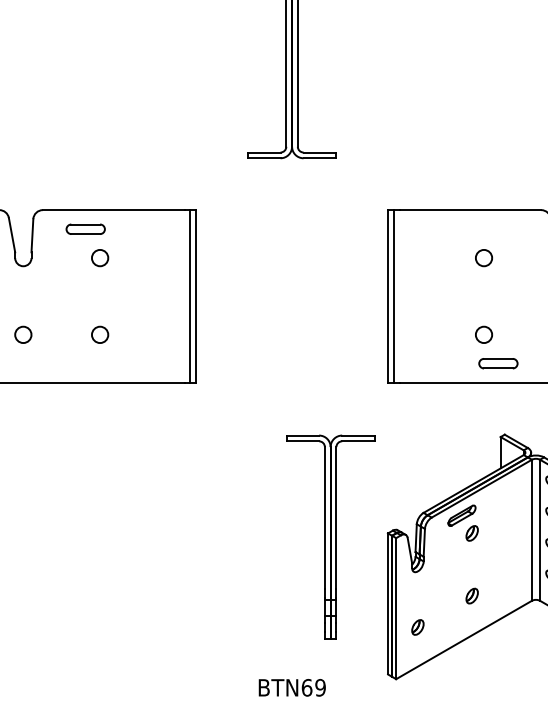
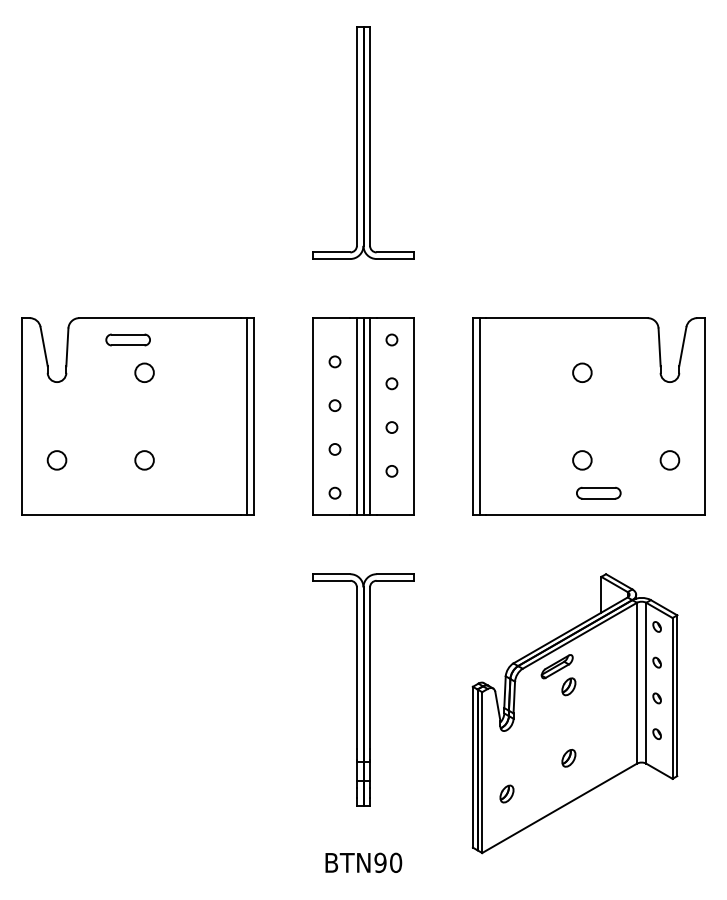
part: (292, 296) -> (363, 416), added
part: (330, 536) -> (363, 689), moved
text: (314, 687) -> (388, 862), BTN69 -> BTN90

